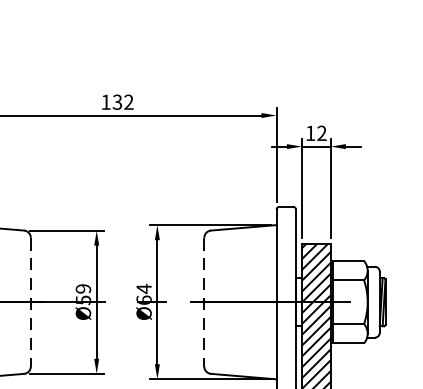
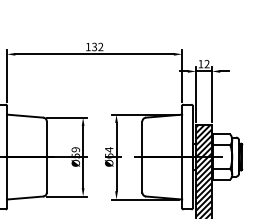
line: (30, 302) -> (46, 157), dashed -> solid
line: (204, 302) -> (142, 157), dashed -> solid

